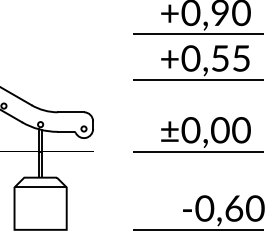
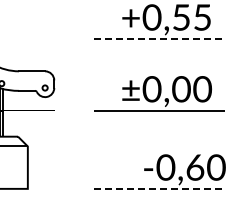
line: (198, 79) -> (159, 38), solid -> dashed
line: (198, 229) -> (159, 188), solid -> dashed

